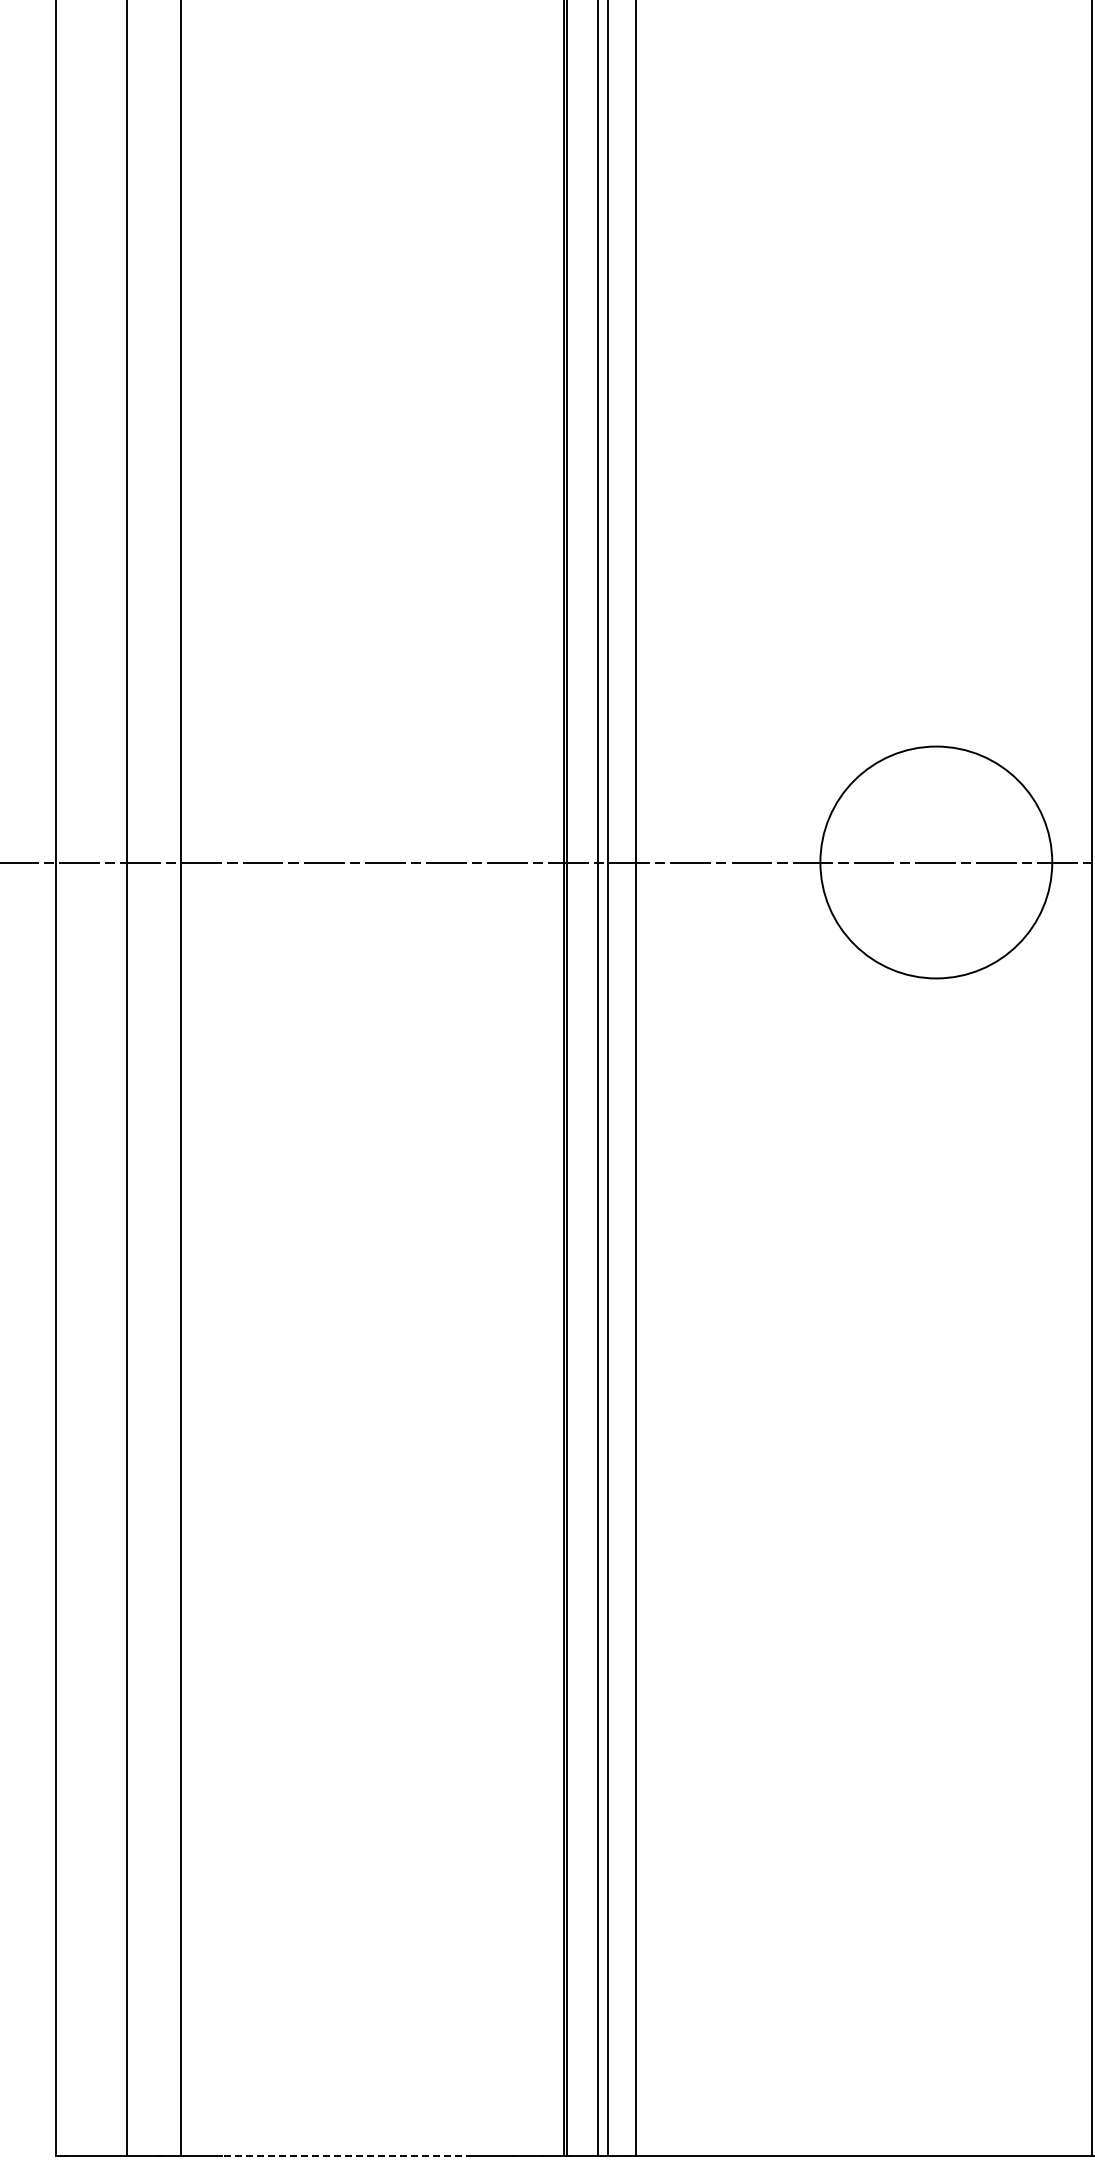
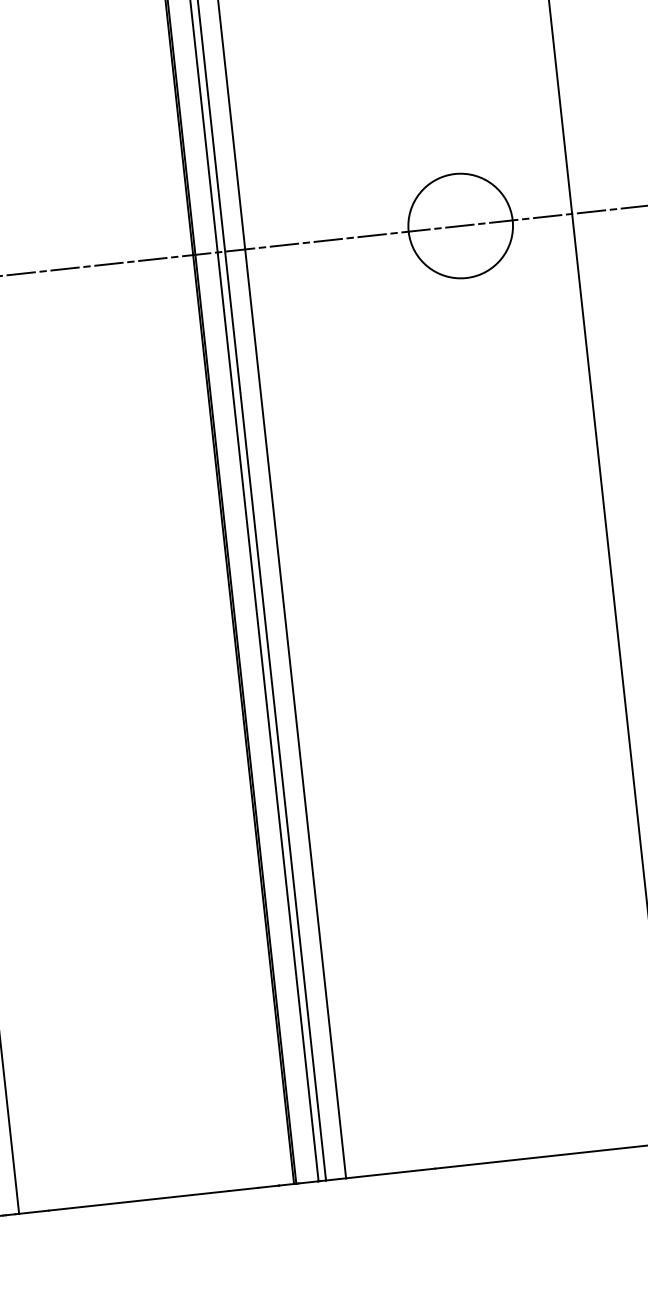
circle: (935, 862) -> (460, 226), size x0.62
line: (346, 2156) -> (138, 1200), dashed -> solid

